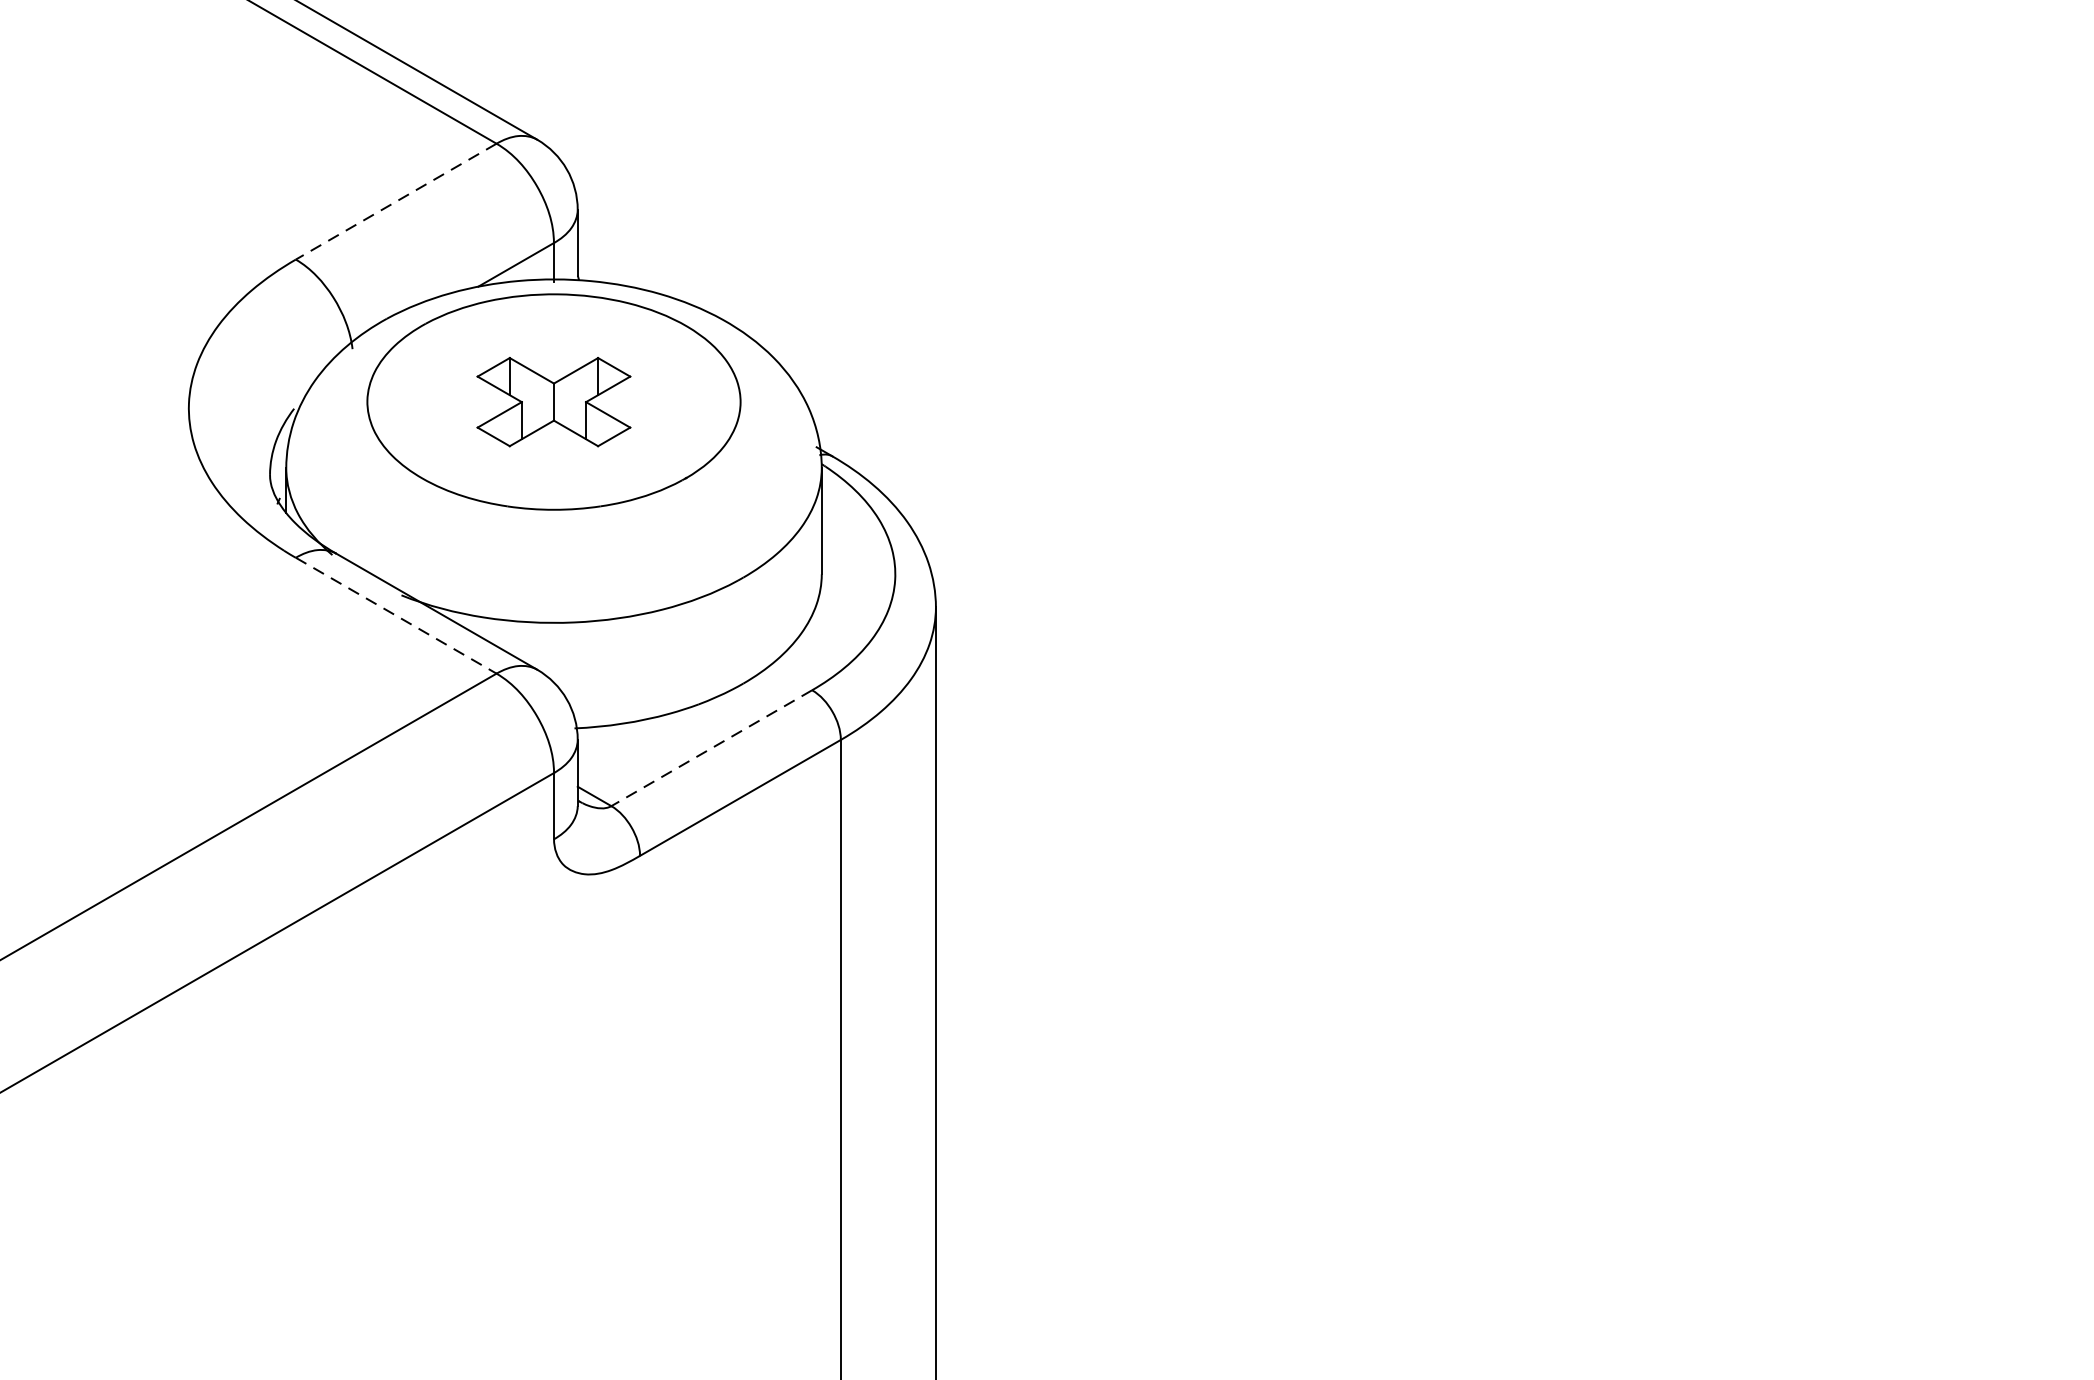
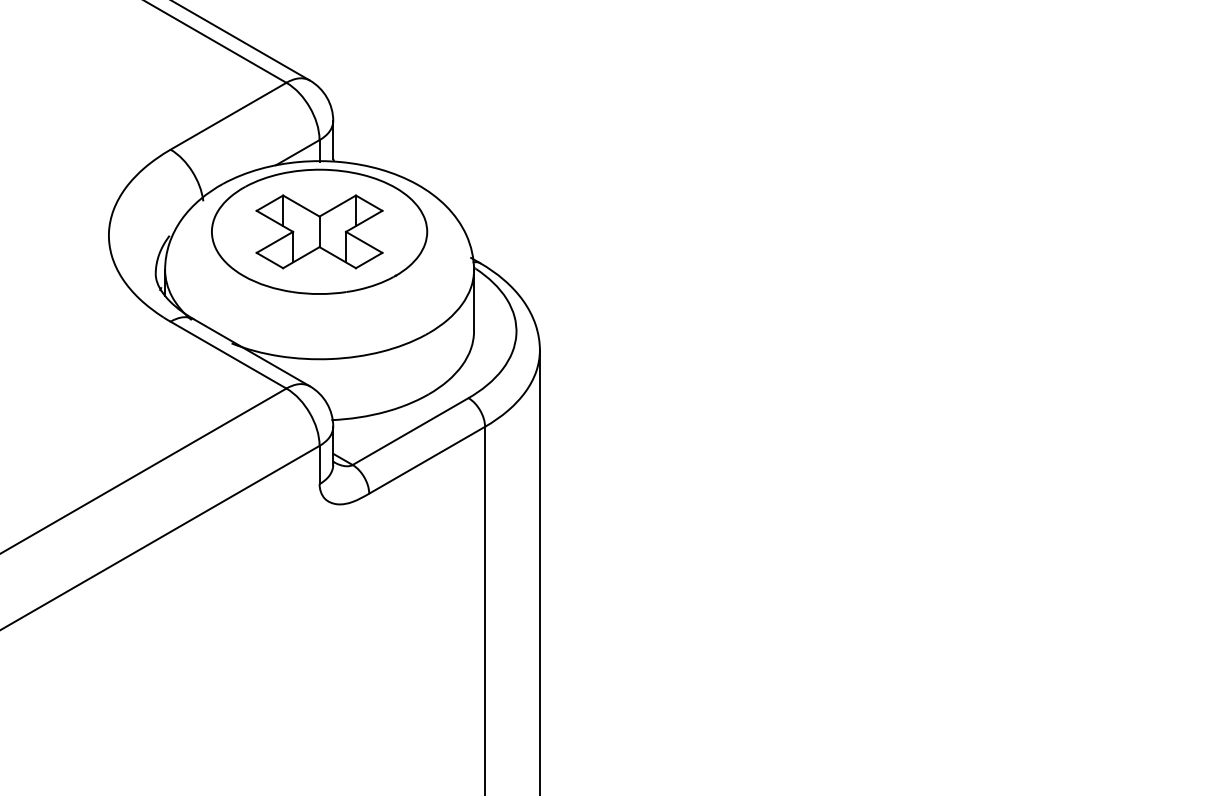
line: (396, 202) -> (228, 116), dashed -> solid
part: (553, 401) -> (319, 231), size x1.43
line: (396, 616) -> (228, 355), dashed -> solid
line: (711, 748) -> (410, 431), dashed -> solid

